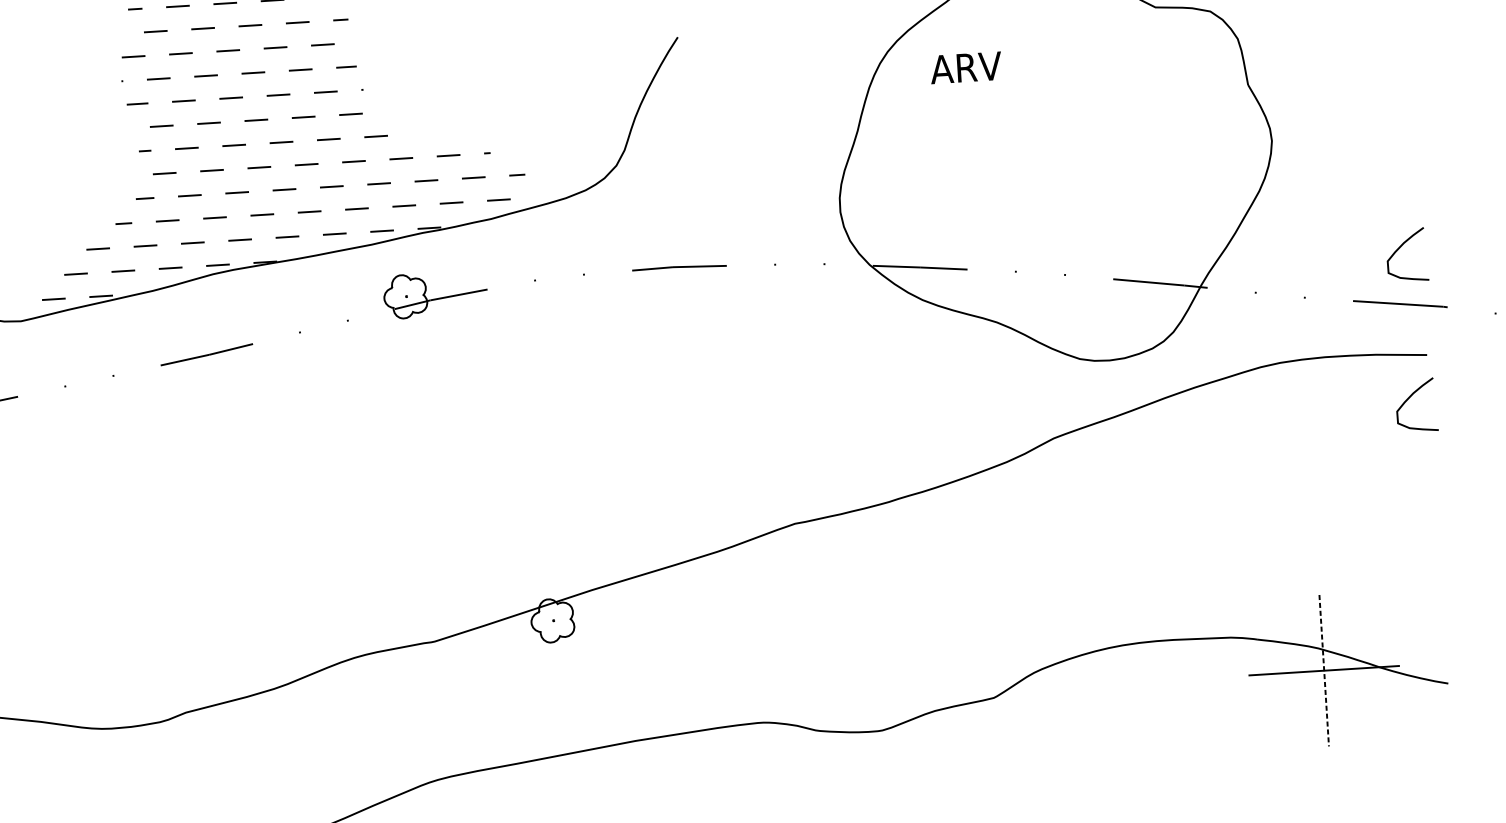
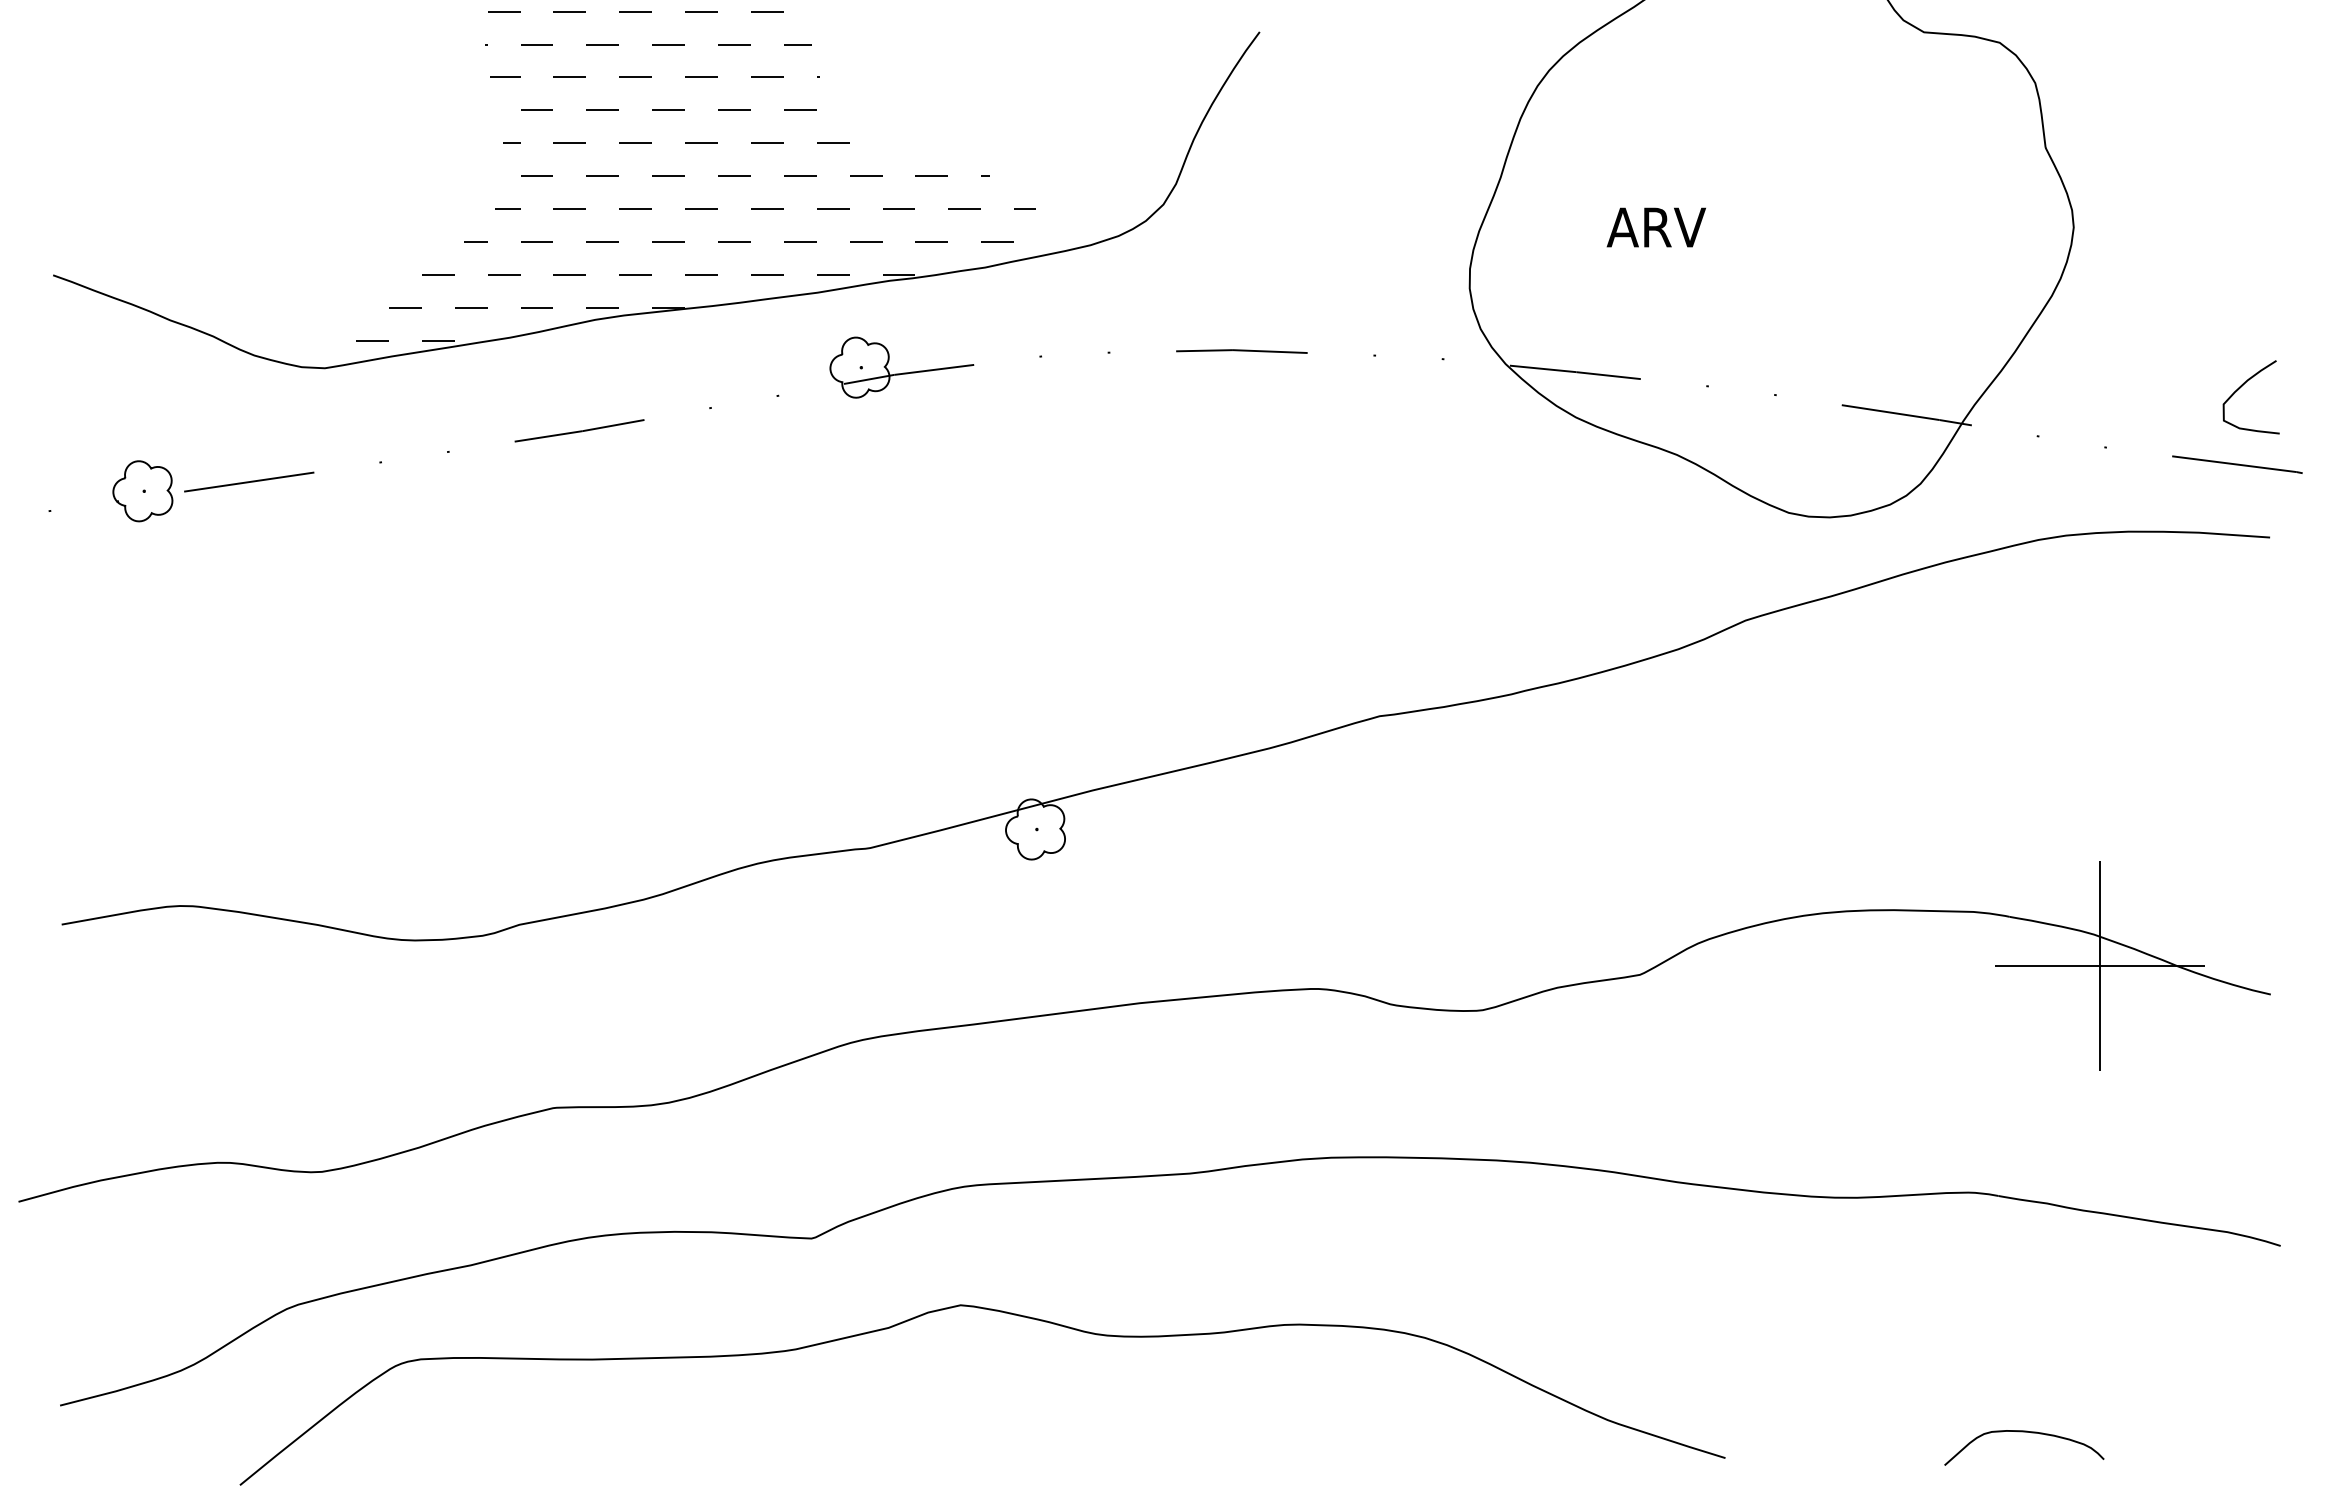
text: (965, 67) -> (1655, 227), moved
curve: (1409, 398) -> (2241, 596), removed
line: (1323, 671) -> (2099, 966), dashed -> solid

